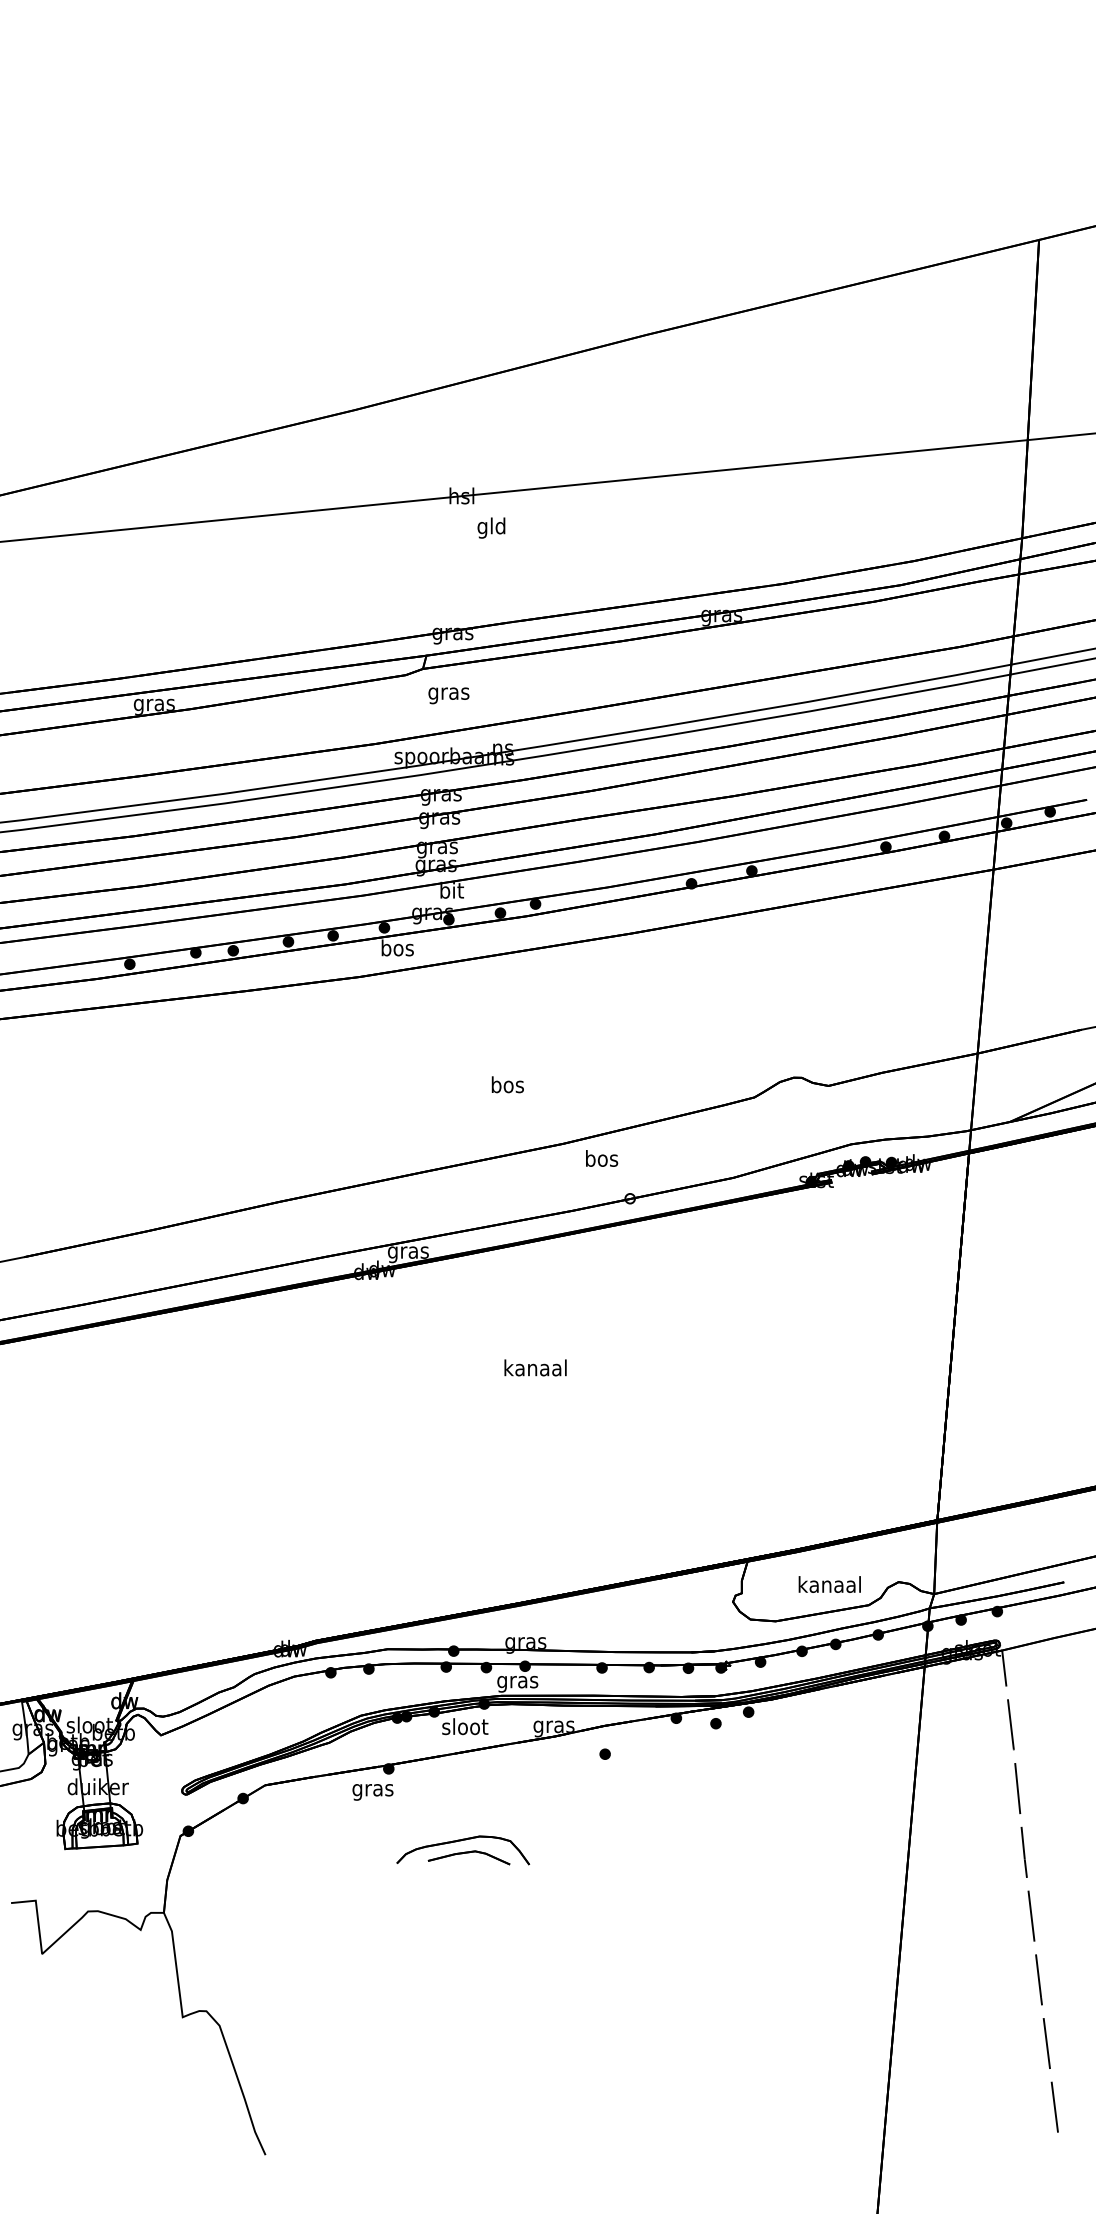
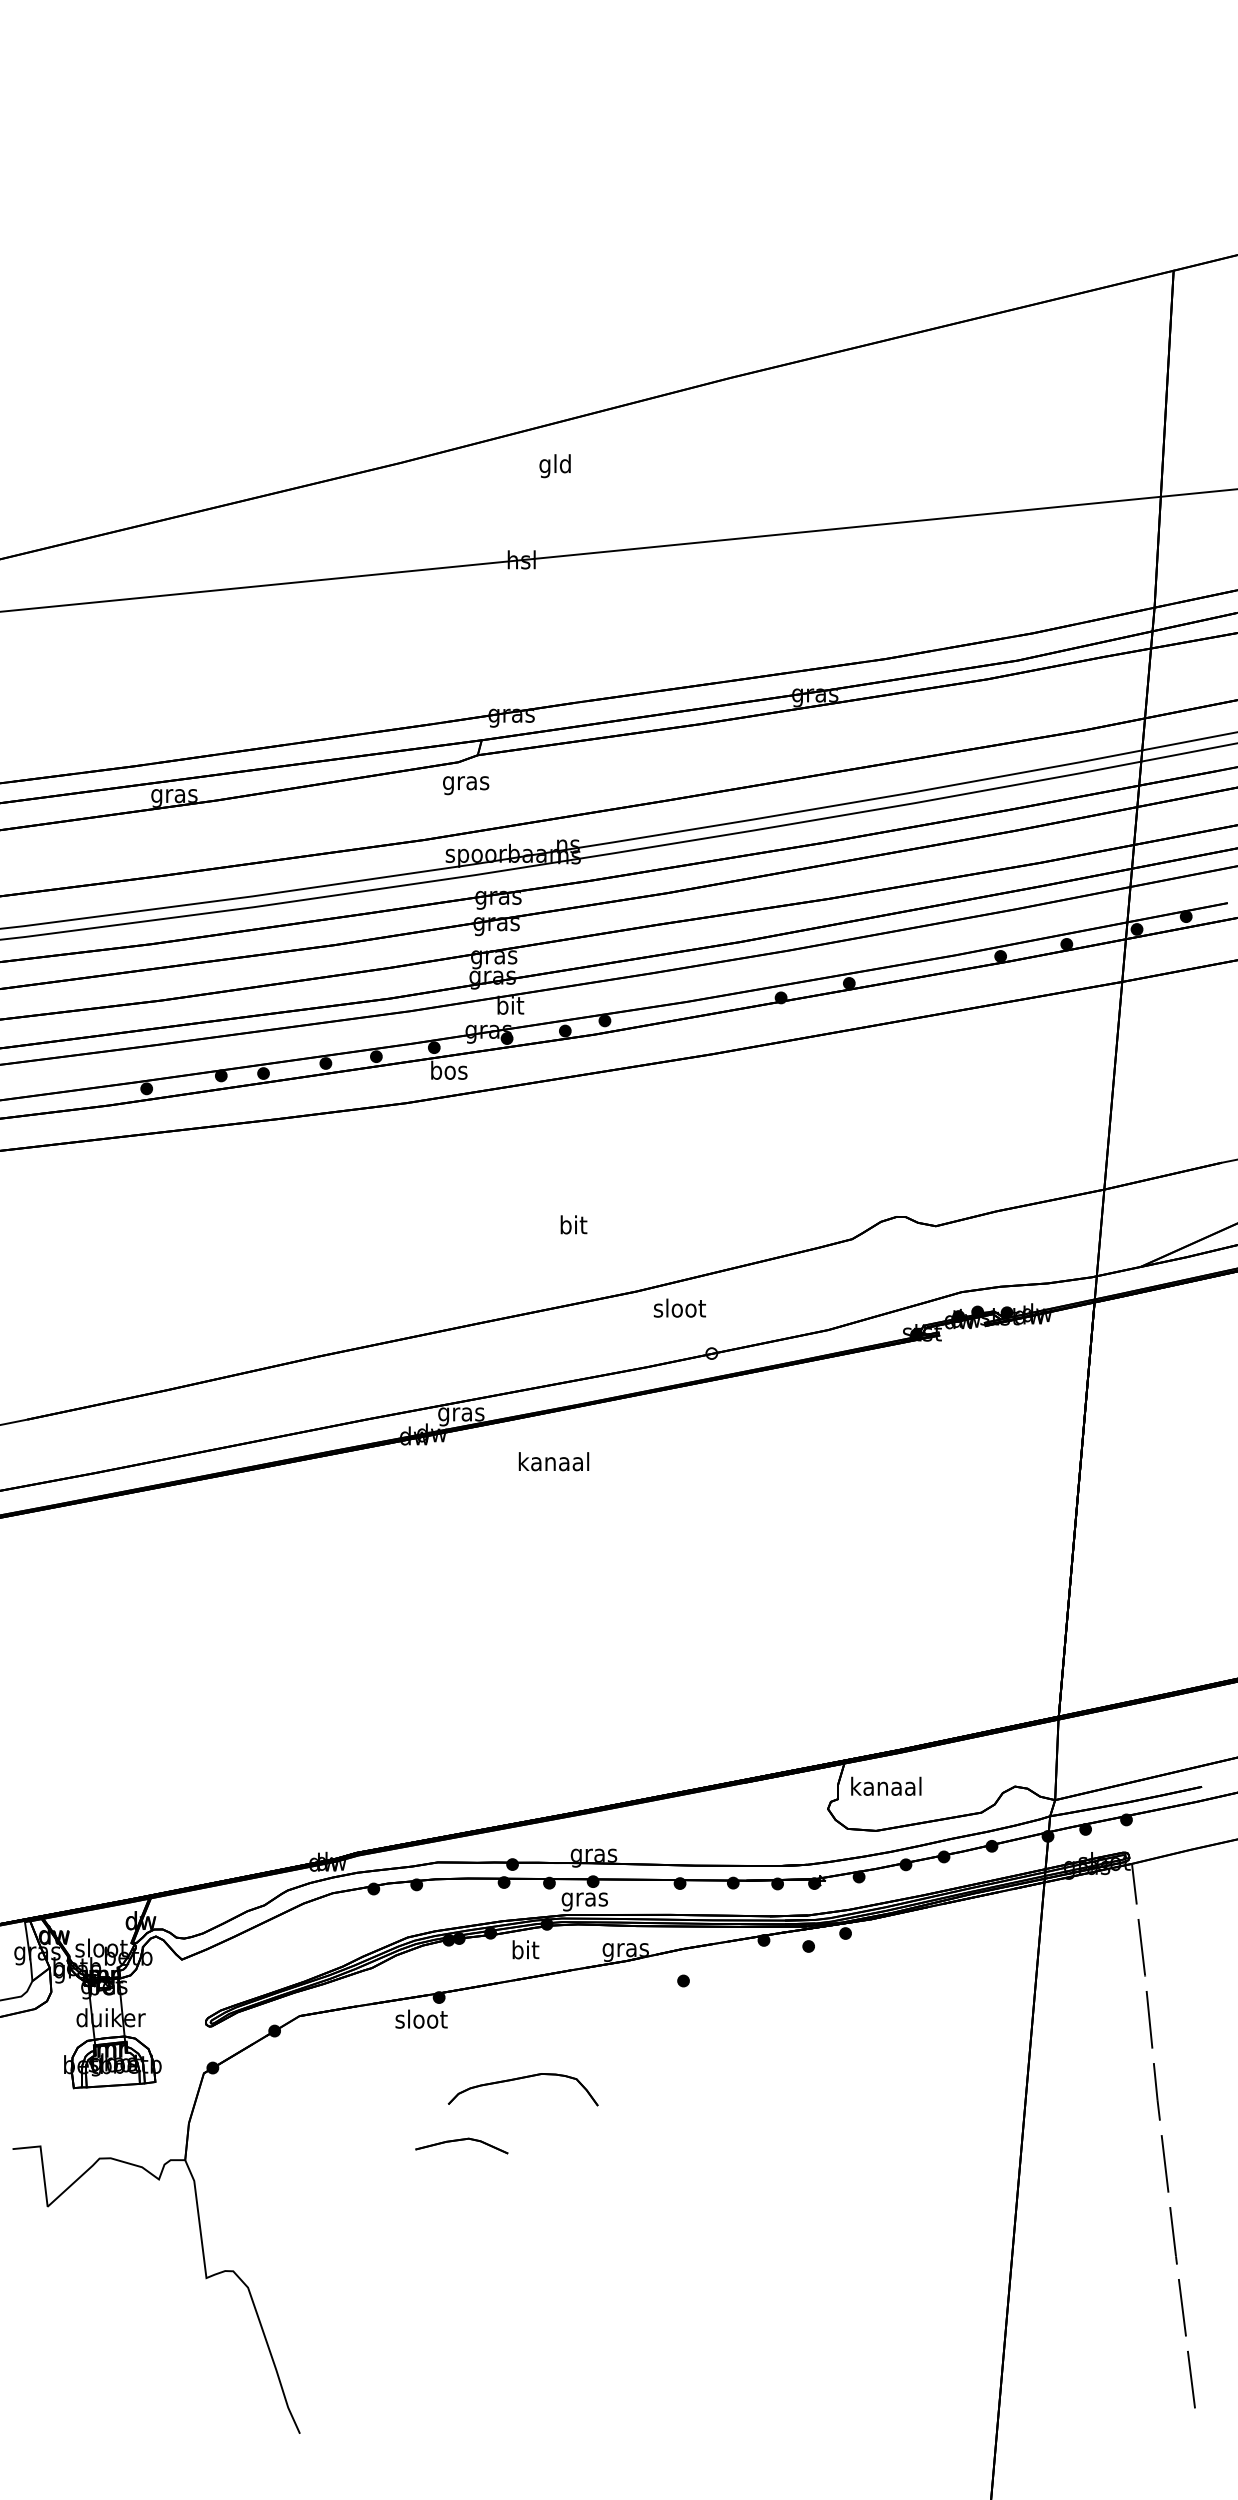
text: (490, 528) -> (554, 466), moved
text: (449, 695) -> (466, 785), moved
text: (507, 1084) -> (573, 1224), bos -> bit
text: (601, 1157) -> (679, 1307), bos -> sloot
text: (535, 1367) -> (553, 1461), moved
text: (829, 1583) -> (886, 1785), moved
text: (465, 1726) -> (525, 1949), sloot -> bit
text: (373, 1790) -> (421, 2021), gras -> sloot
part: (468, 1857) -> (461, 2145), moved

